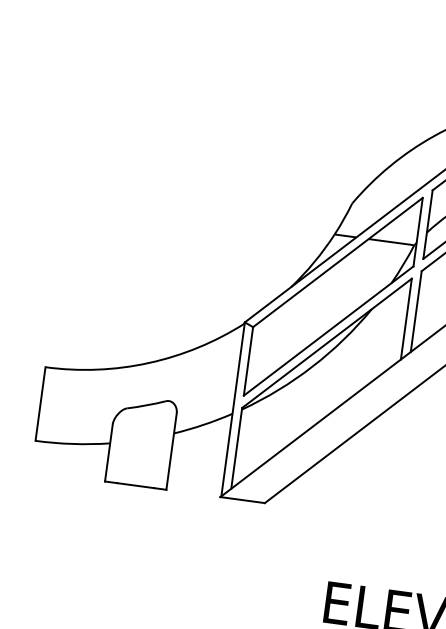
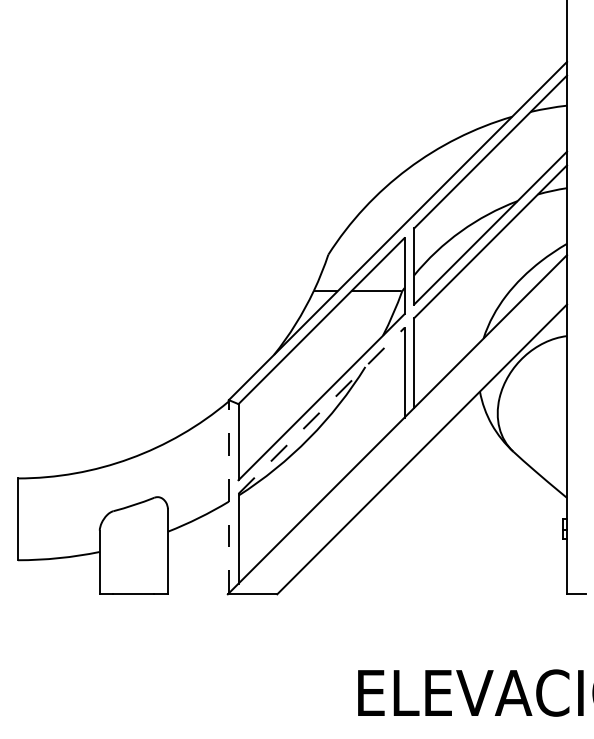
line: (327, 342) -> (321, 410), solid -> dashed
line: (232, 409) -> (228, 496), solid -> dashed

